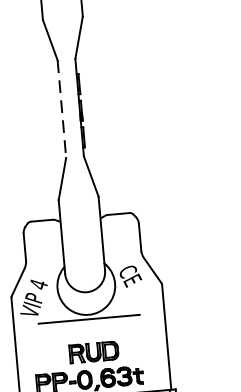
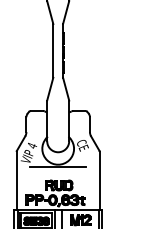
line: (62, 108) -> (53, 50), dashed -> solid

